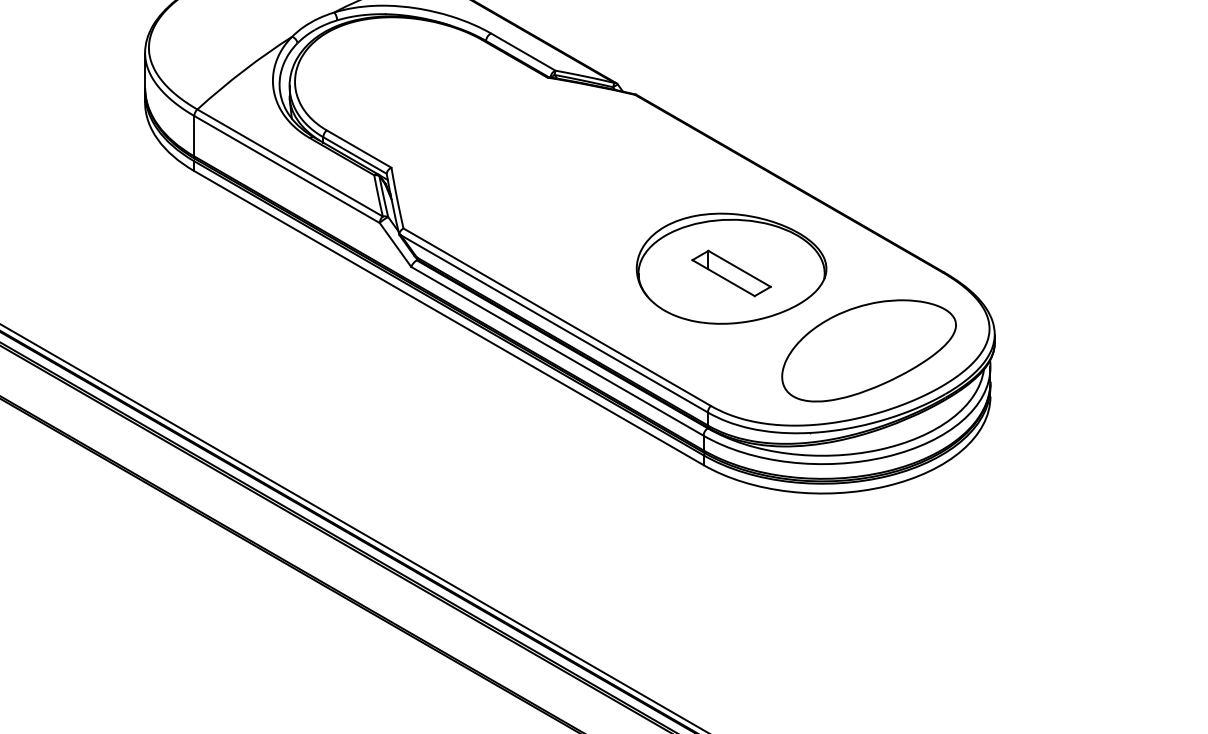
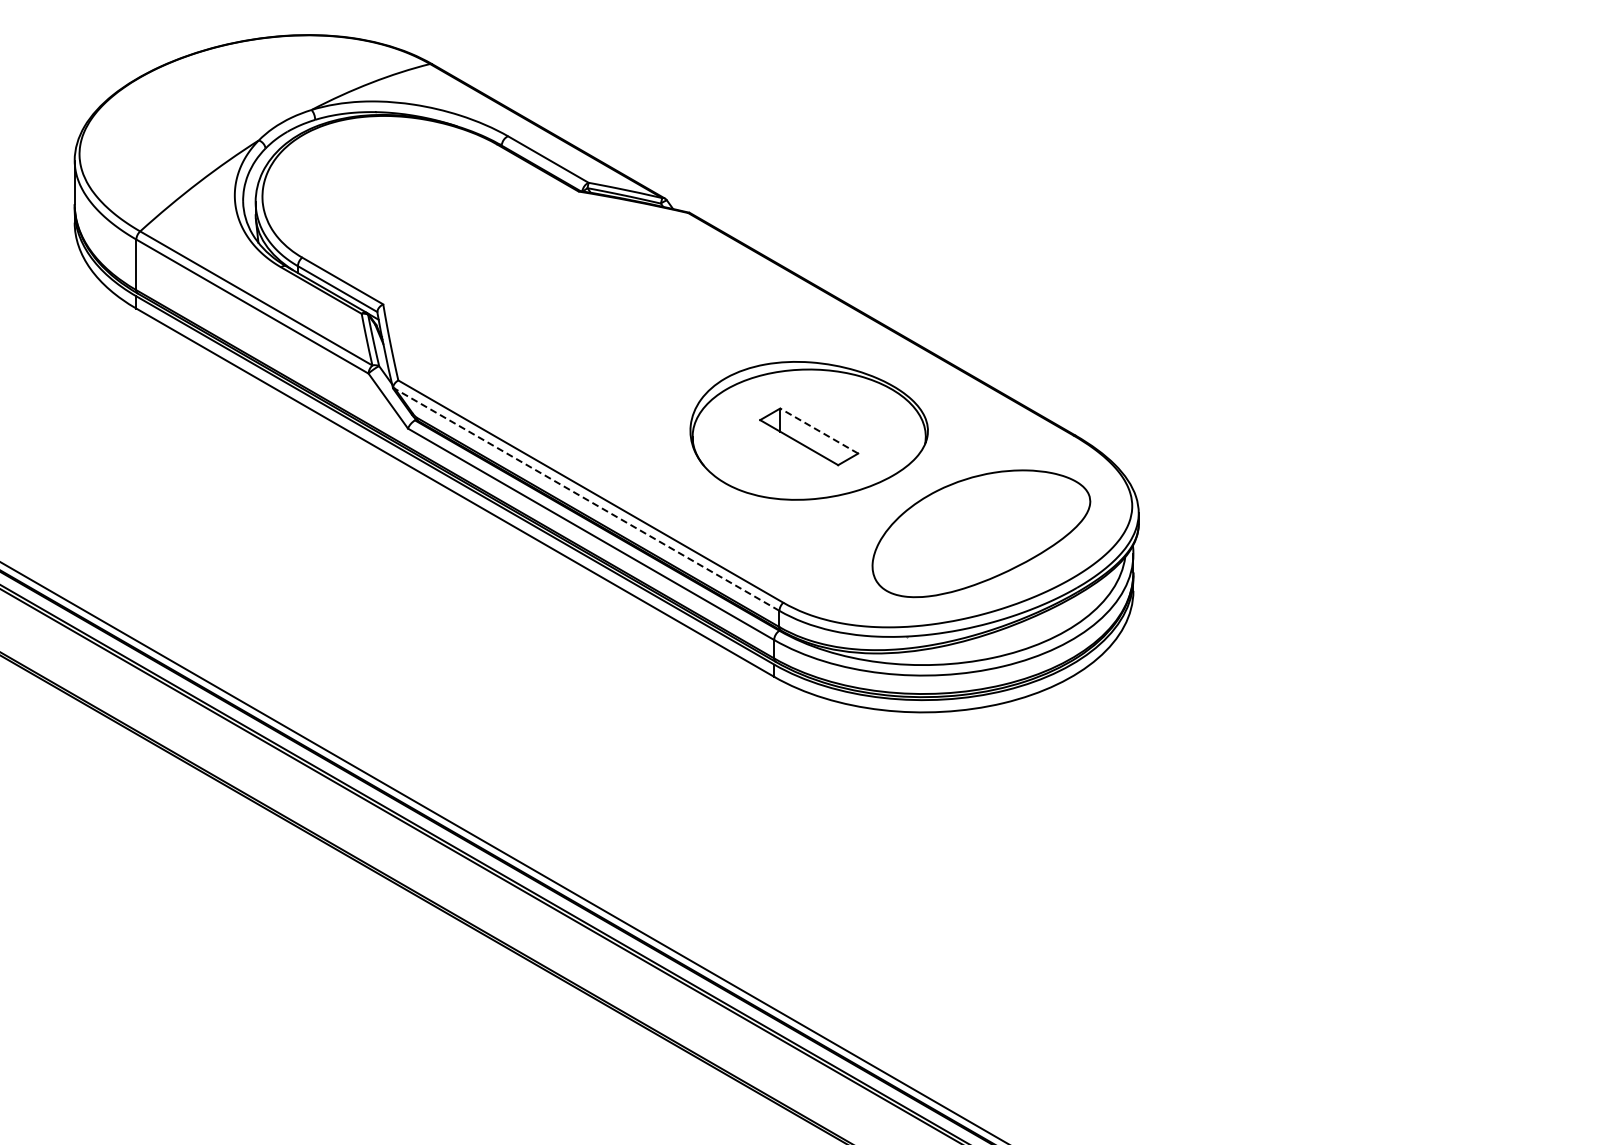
line: (739, 268) -> (818, 430), solid -> dashed
line: (554, 323) -> (587, 499), solid -> dashed

